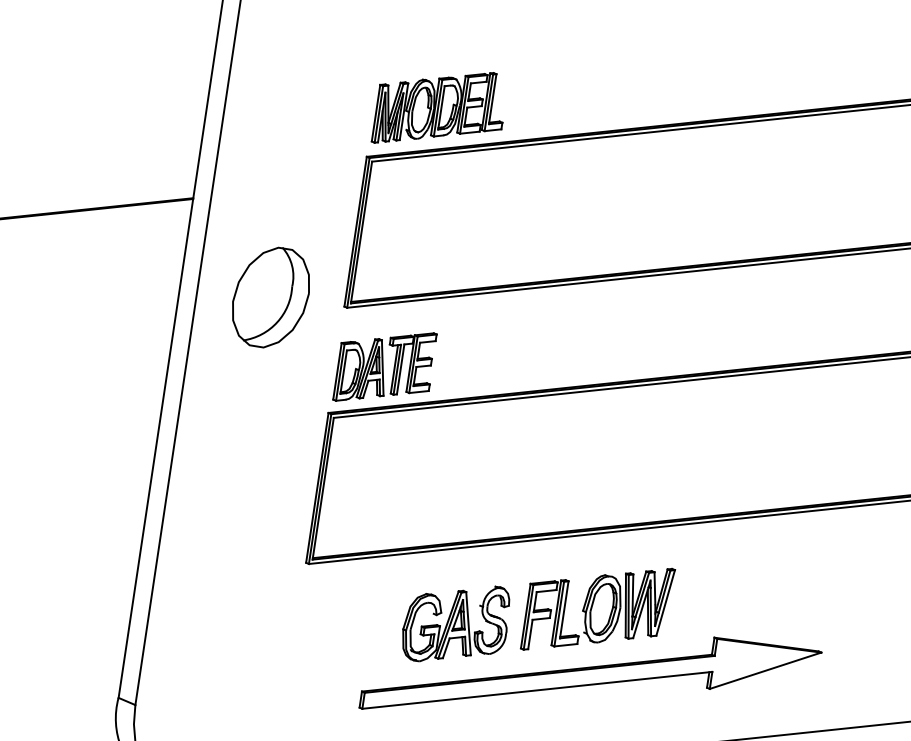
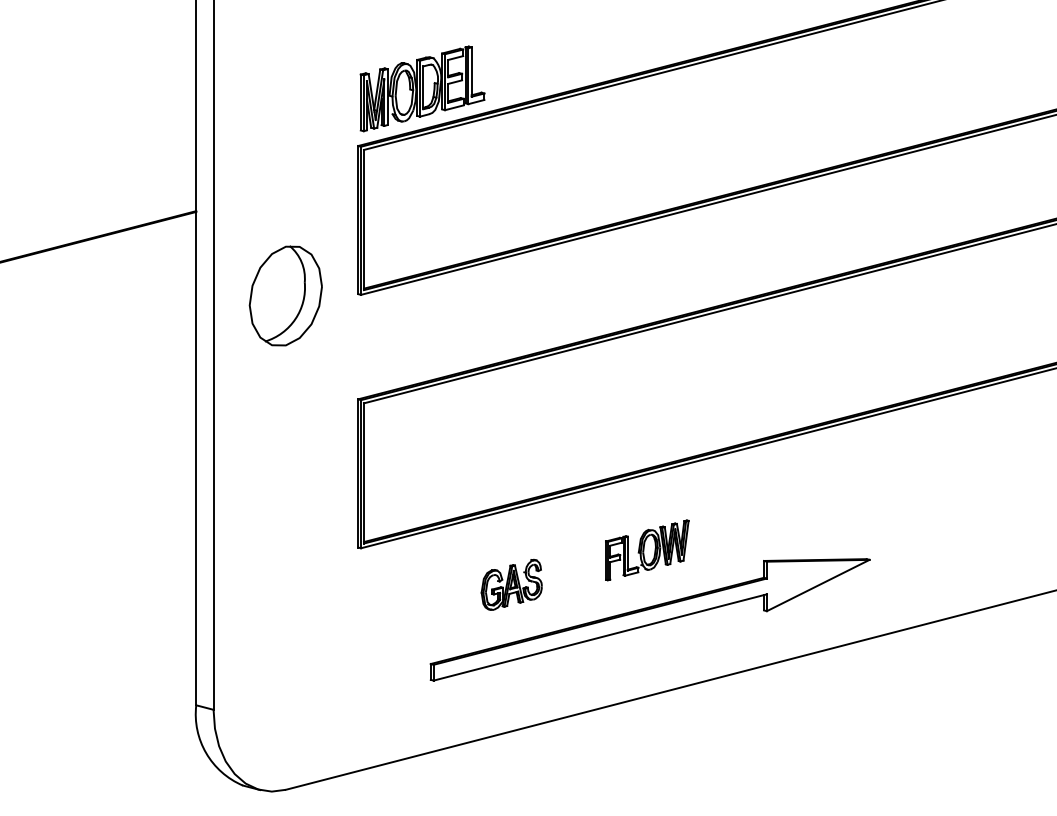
part: (384, 366) -> (405, 346), removed
part: (598, 609) -> (647, 550), size x0.6
part: (455, 623) -> (511, 584), size x0.6

